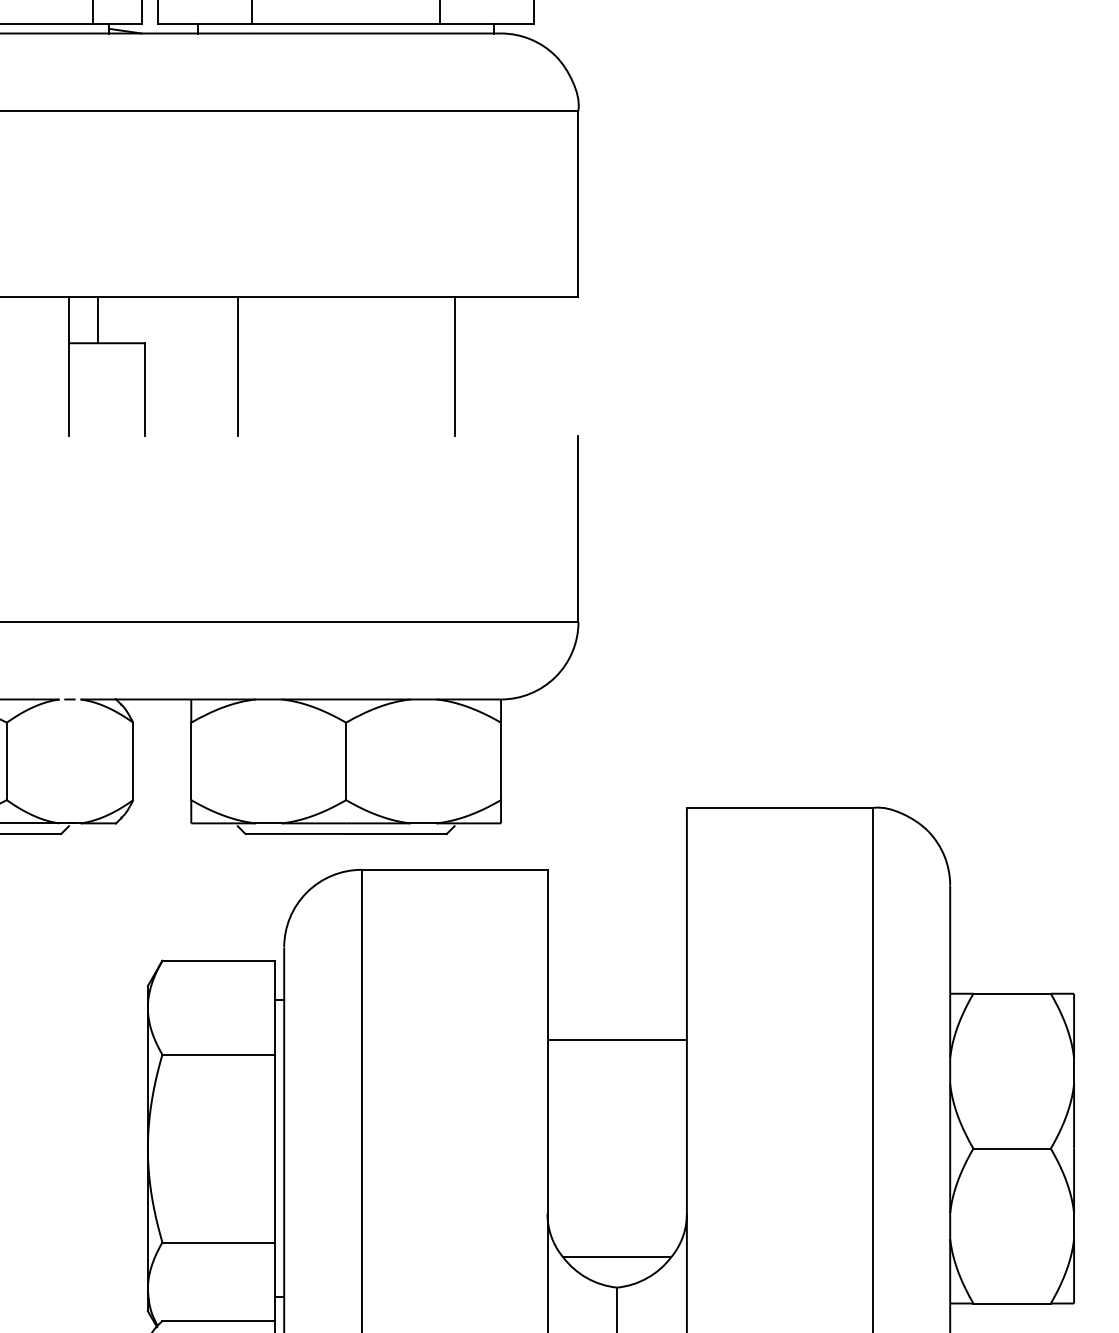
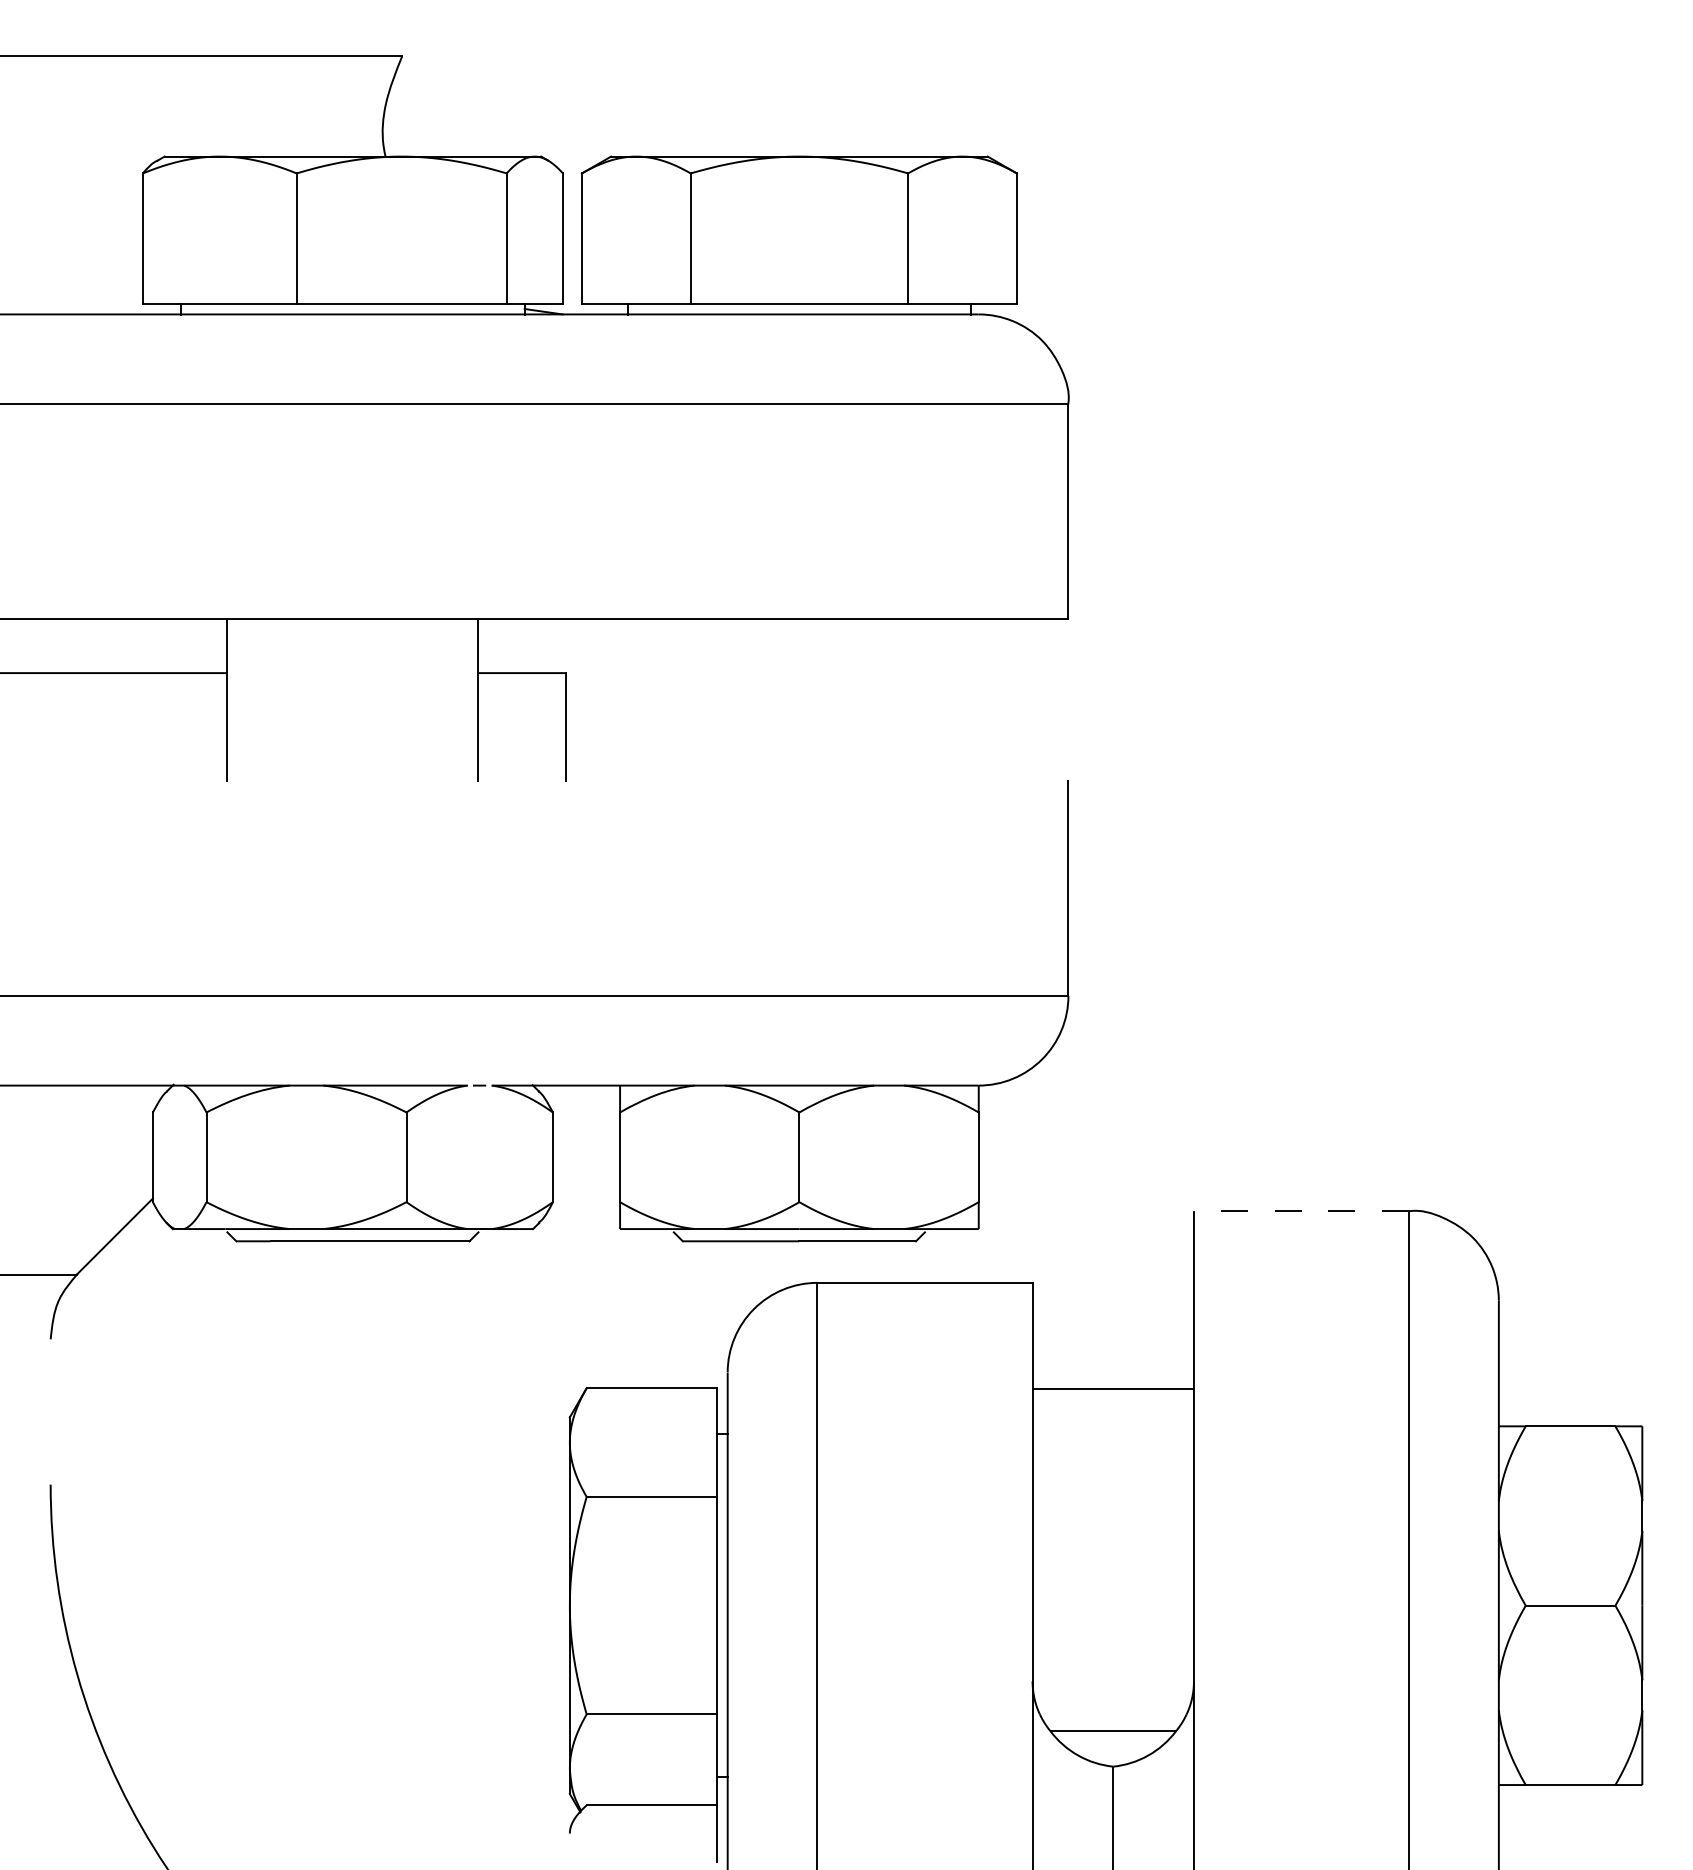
line: (98, 320) -> (512, 646), removed
line: (237, 366) -> (673, 699), removed
line: (454, 366) -> (924, 699), removed
line: (779, 808) -> (1301, 1211), solid -> dashed
line: (616, 1040) -> (1112, 1389), moved

